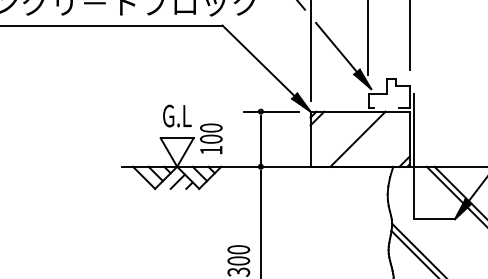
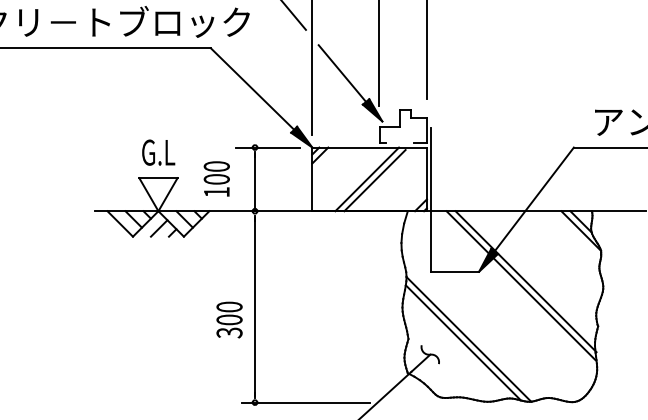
text: (211, 138) -> (216, 178), moved
line: (364, 140) -> (374, 180), added

